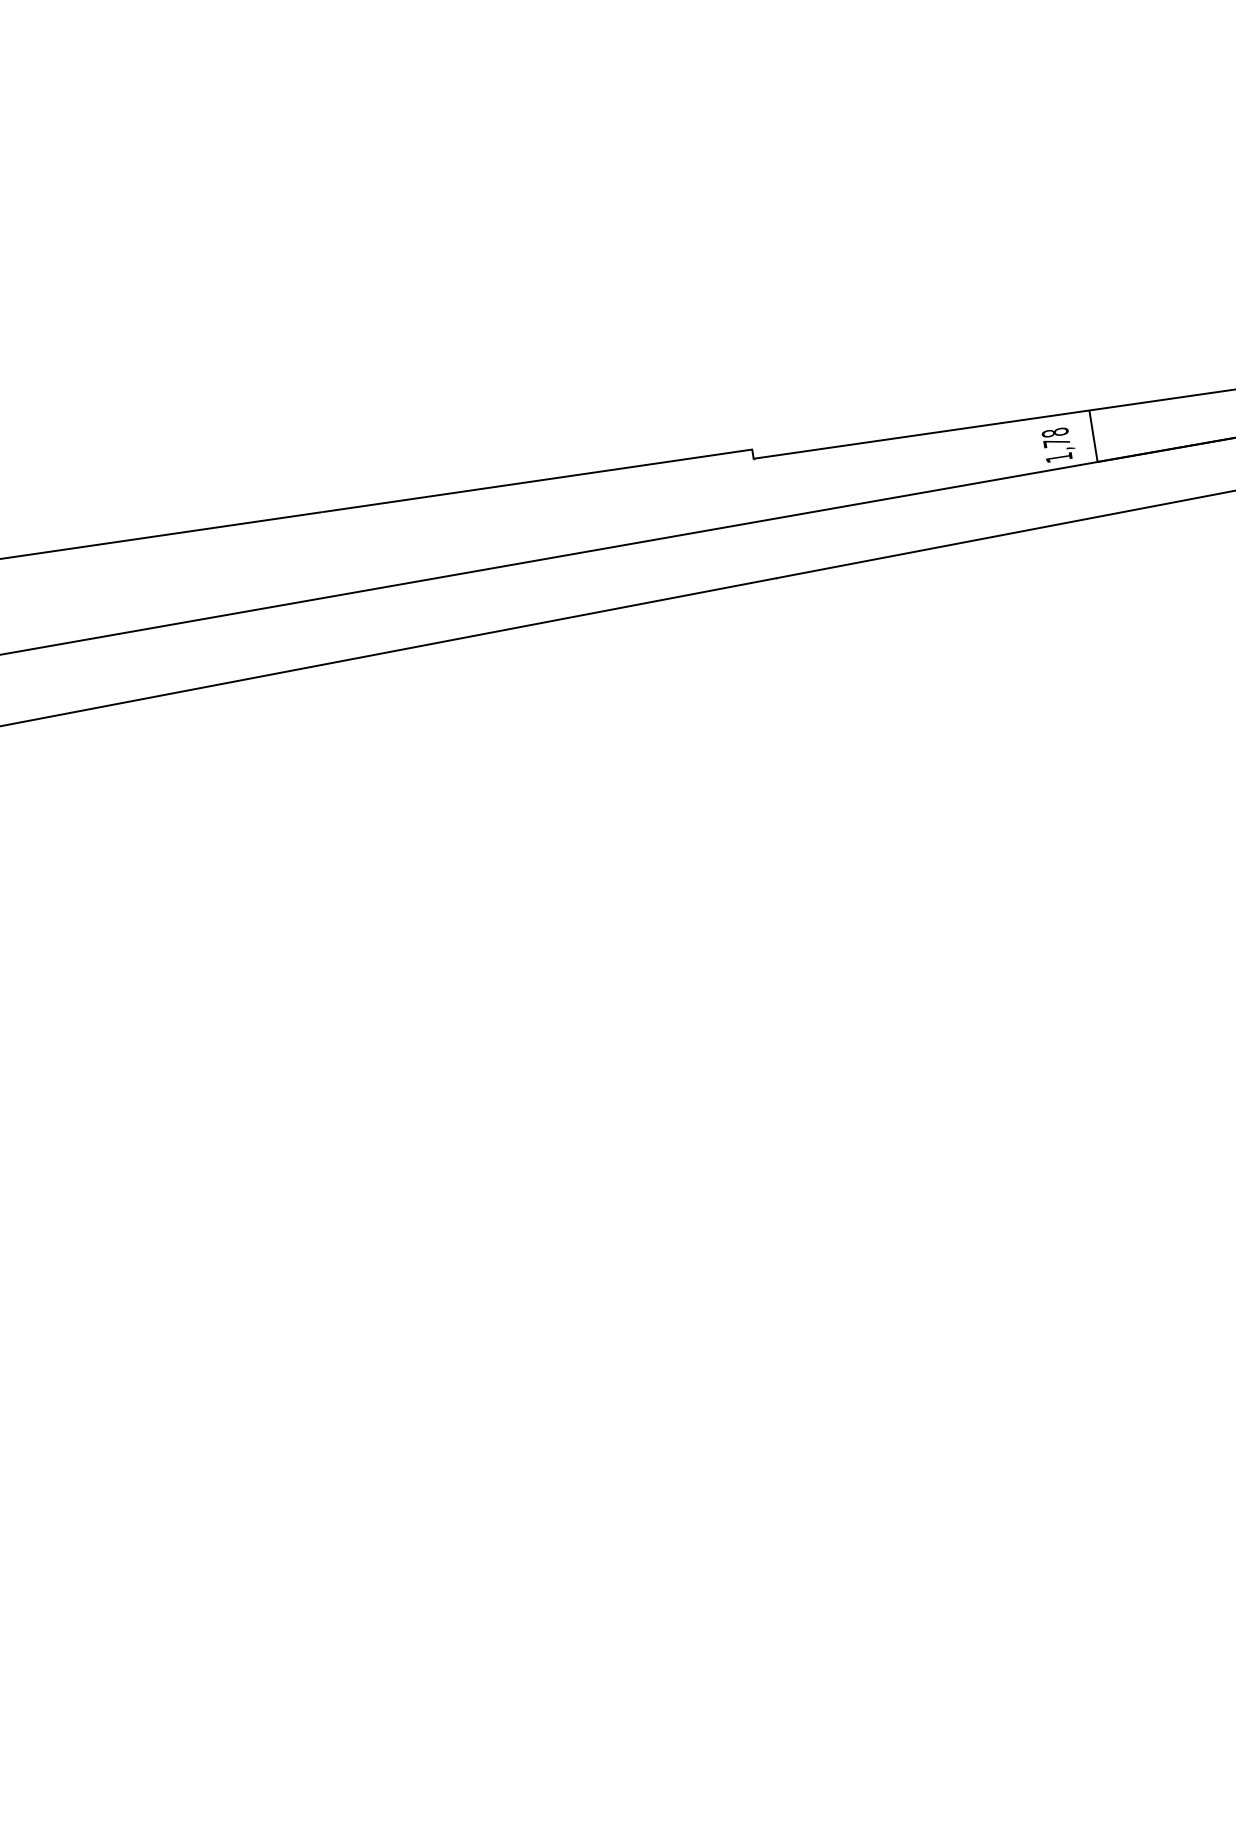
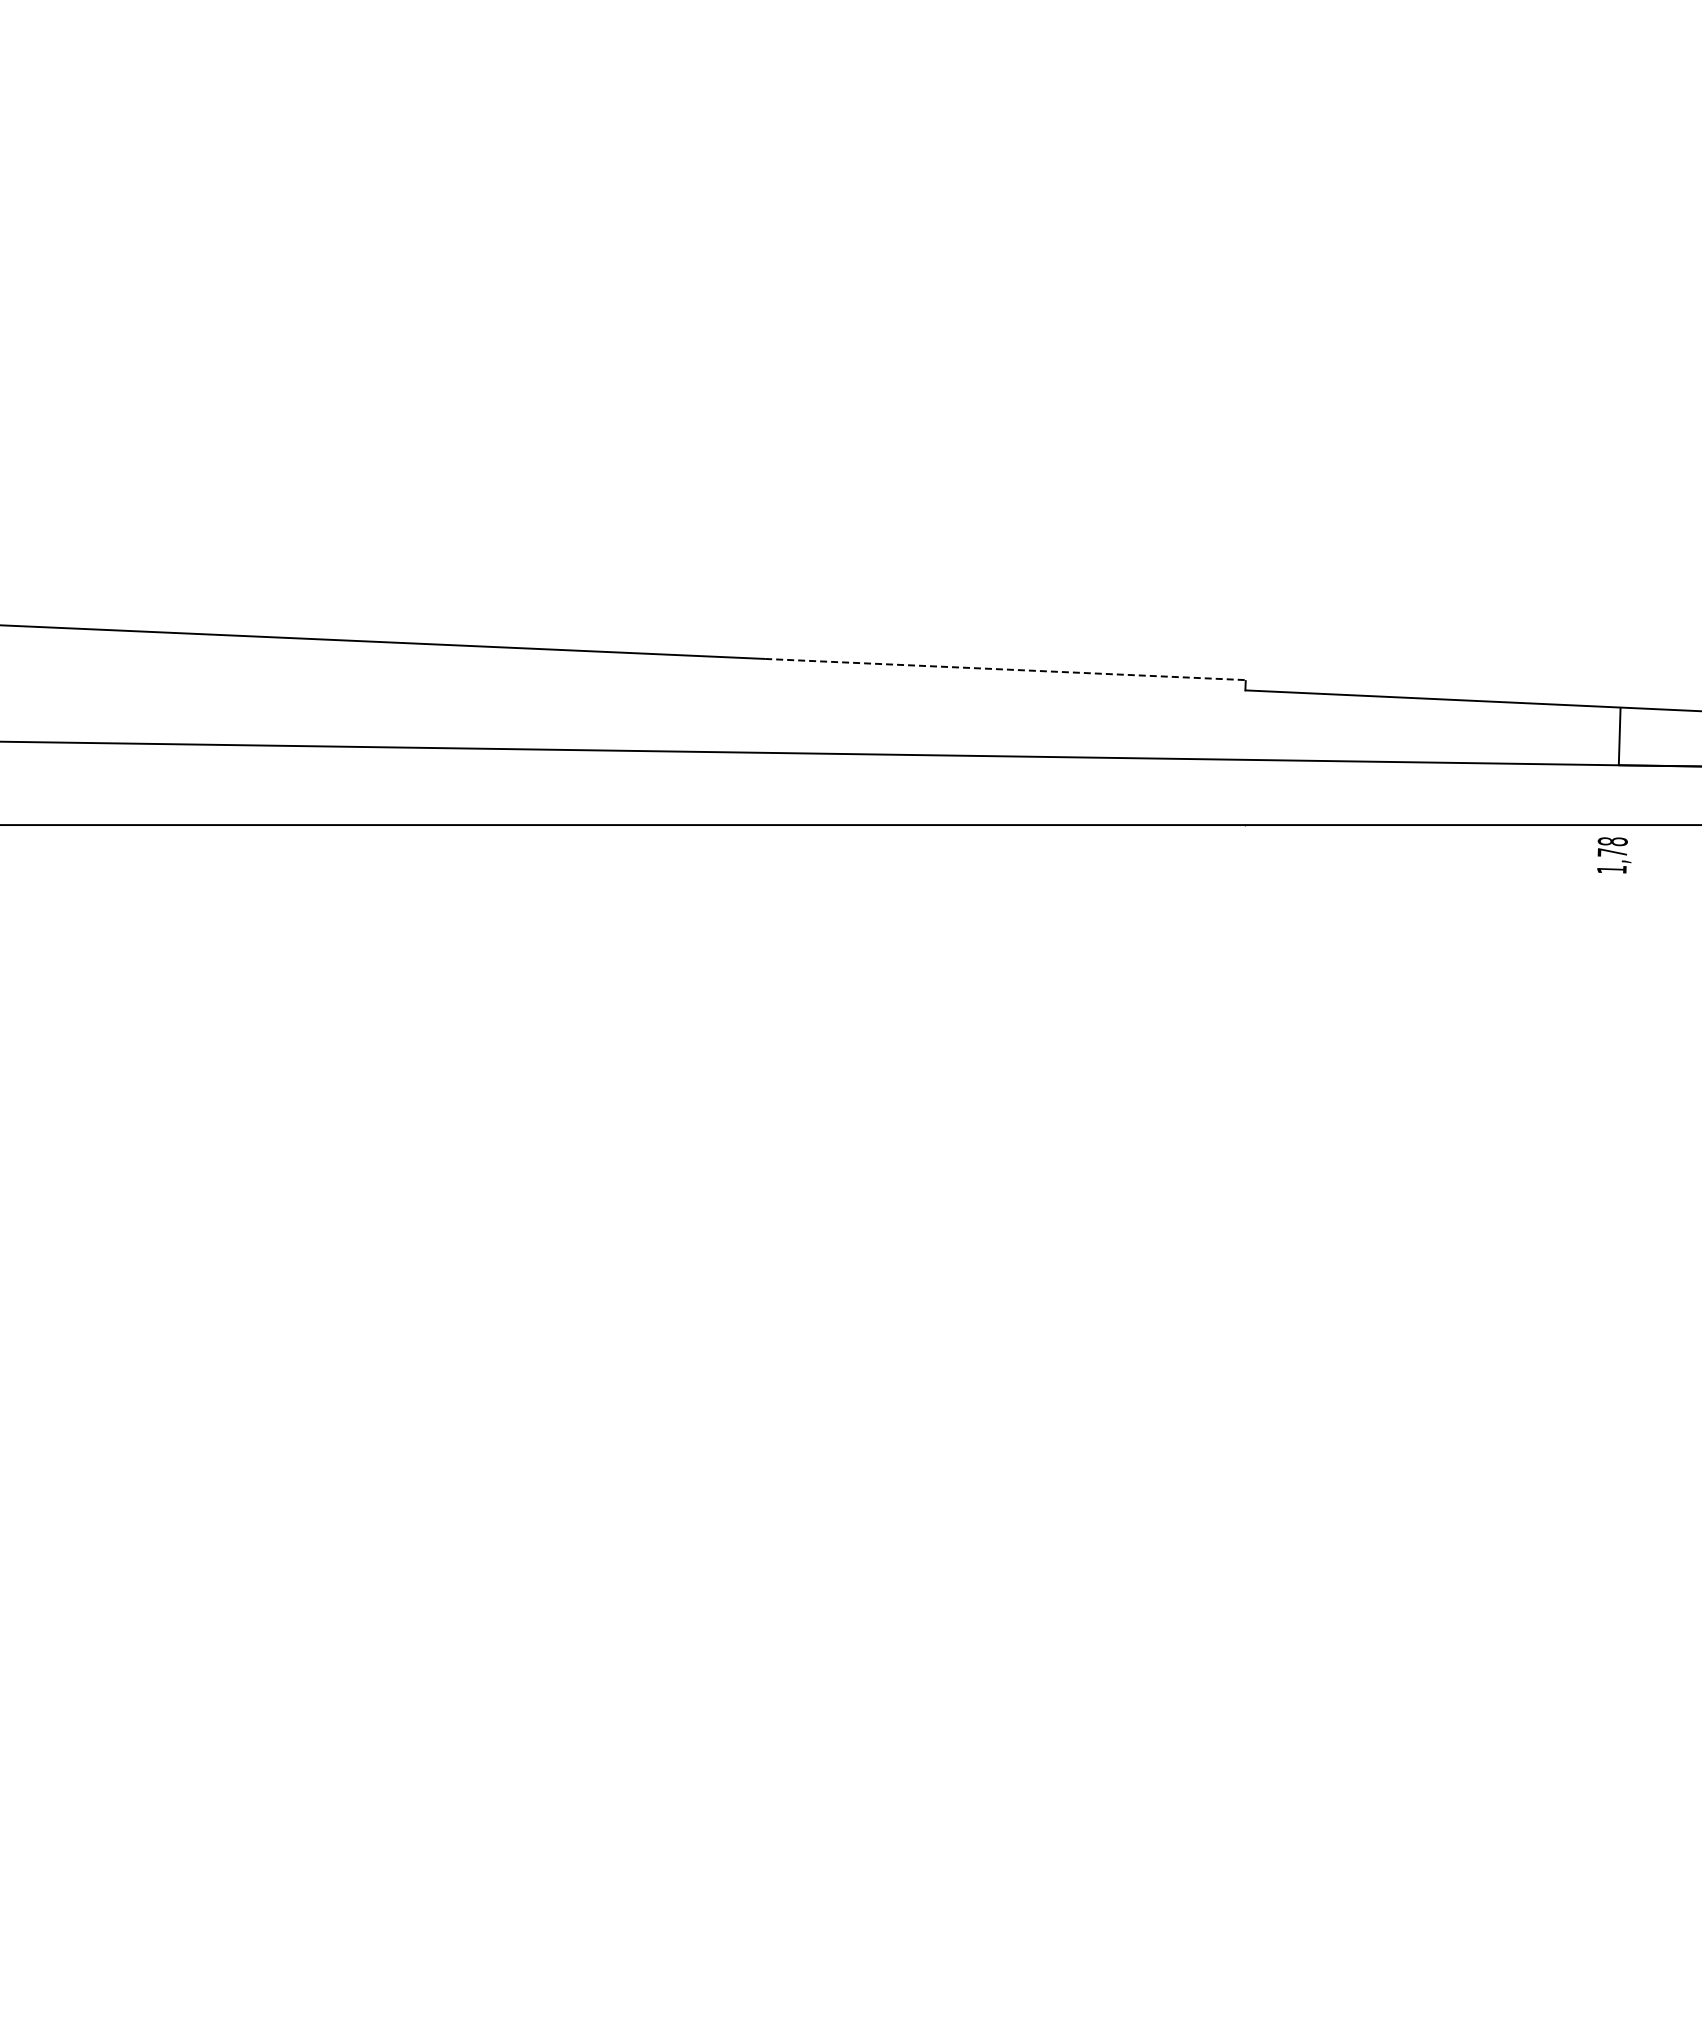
text: (1059, 444) -> (1614, 855), moved
line: (537, 480) -> (1005, 669), solid -> dashed

